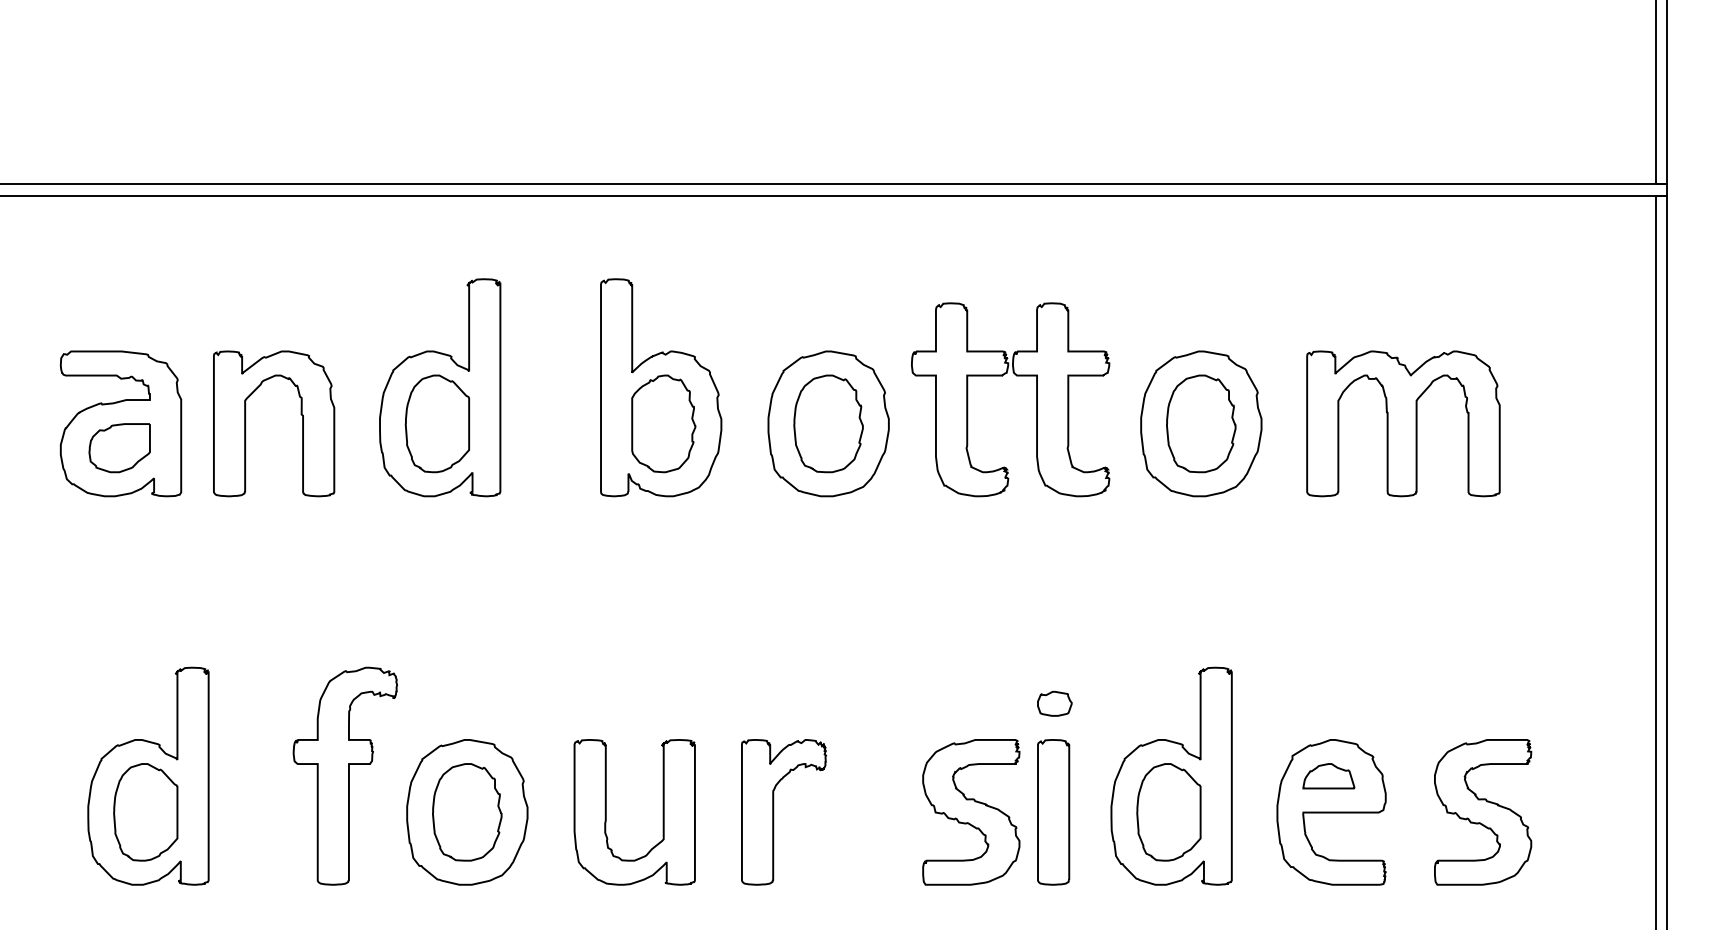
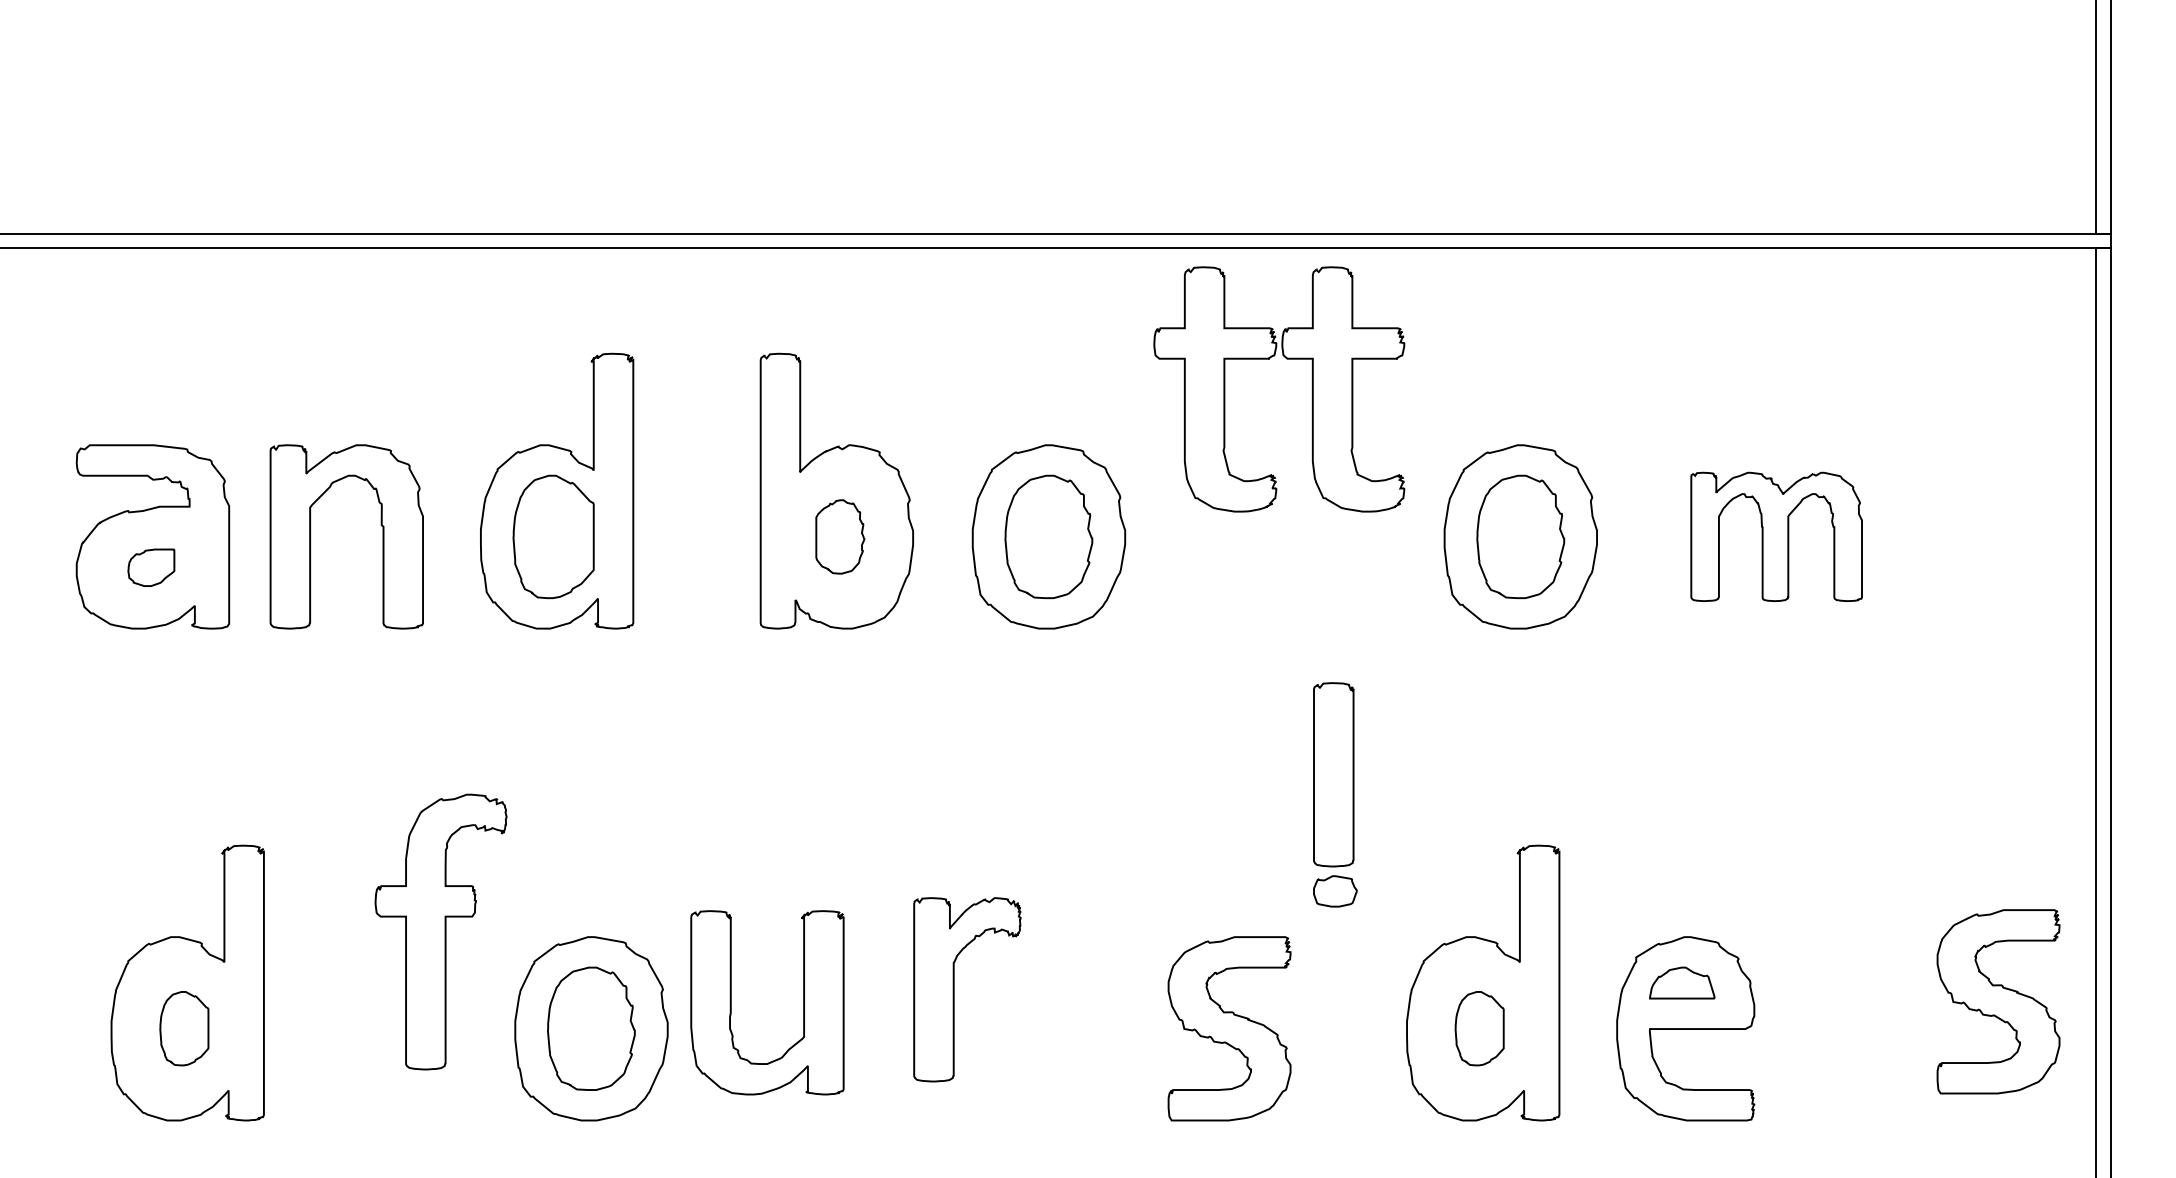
part: (1016, 376) -> (1286, 359), moved
part: (664, 423) -> (840, 536), size x0.6
part: (1403, 423) -> (1776, 536), size x0.7
part: (119, 448) -> (151, 567), size x0.6
part: (344, 775) -> (440, 931), moved
part: (145, 812) -> (184, 1028), size x0.6
part: (606, 812) -> (731, 1002), moved
part: (773, 812) -> (954, 989), moved
part: (1053, 812) -> (1333, 774), moved
part: (1168, 812) -> (1479, 1028), size x0.6
part: (1483, 812) -> (1998, 1001), moved

